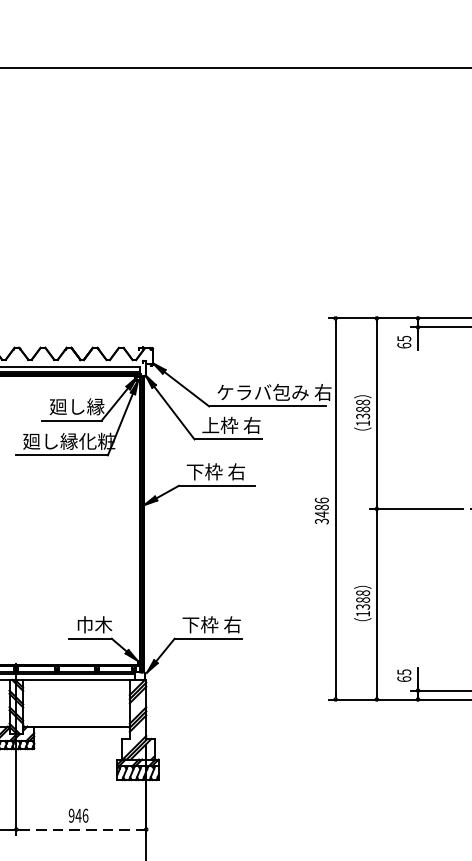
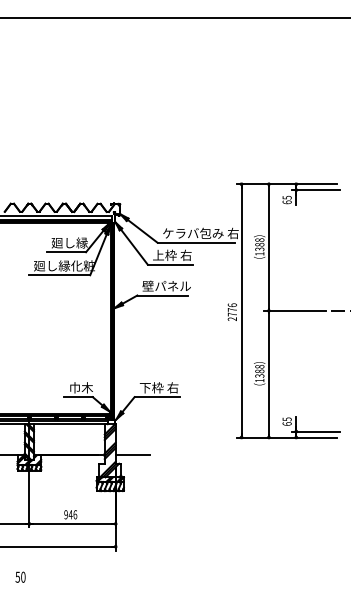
text: (222, 470) -> (166, 285), 下枠 右 -> 壁パネル
text: (322, 514) -> (232, 314), 3486 -> 2776
line: (171, 726) -> (132, 455), added
line: (81, 828) -> (72, 523), dashed -> solid

